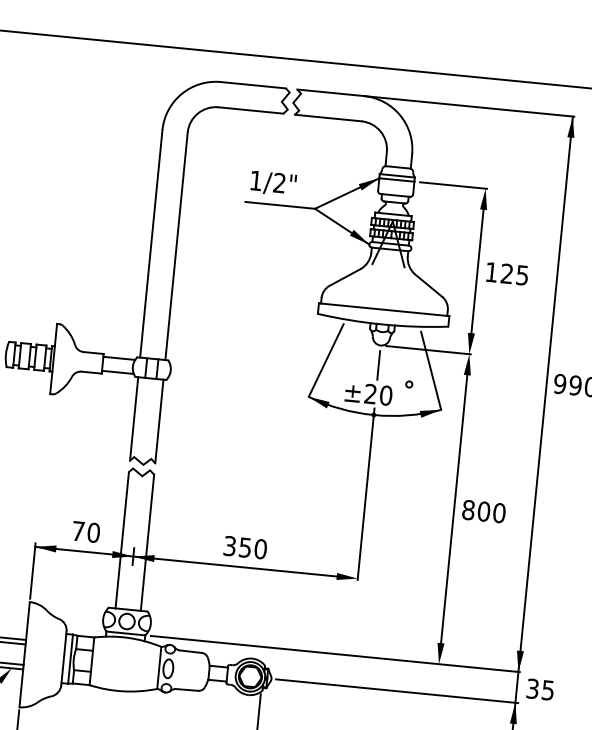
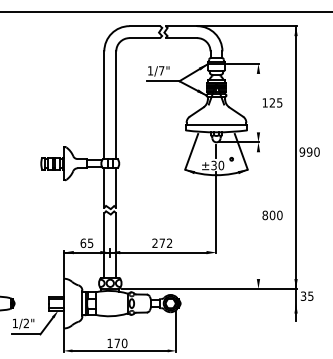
text: (279, 182) -> (161, 70), 1/2" -> 1/7"
line: (477, 270) -> (258, 102), removed
text: (369, 393) -> (213, 165), ±20 -> ±30
line: (454, 508) -> (258, 215), removed
text: (85, 530) -> (86, 242), 70 -> 65
text: (245, 548) -> (162, 243), 350 -> 272
line: (395, 690) -> (239, 303), removed

